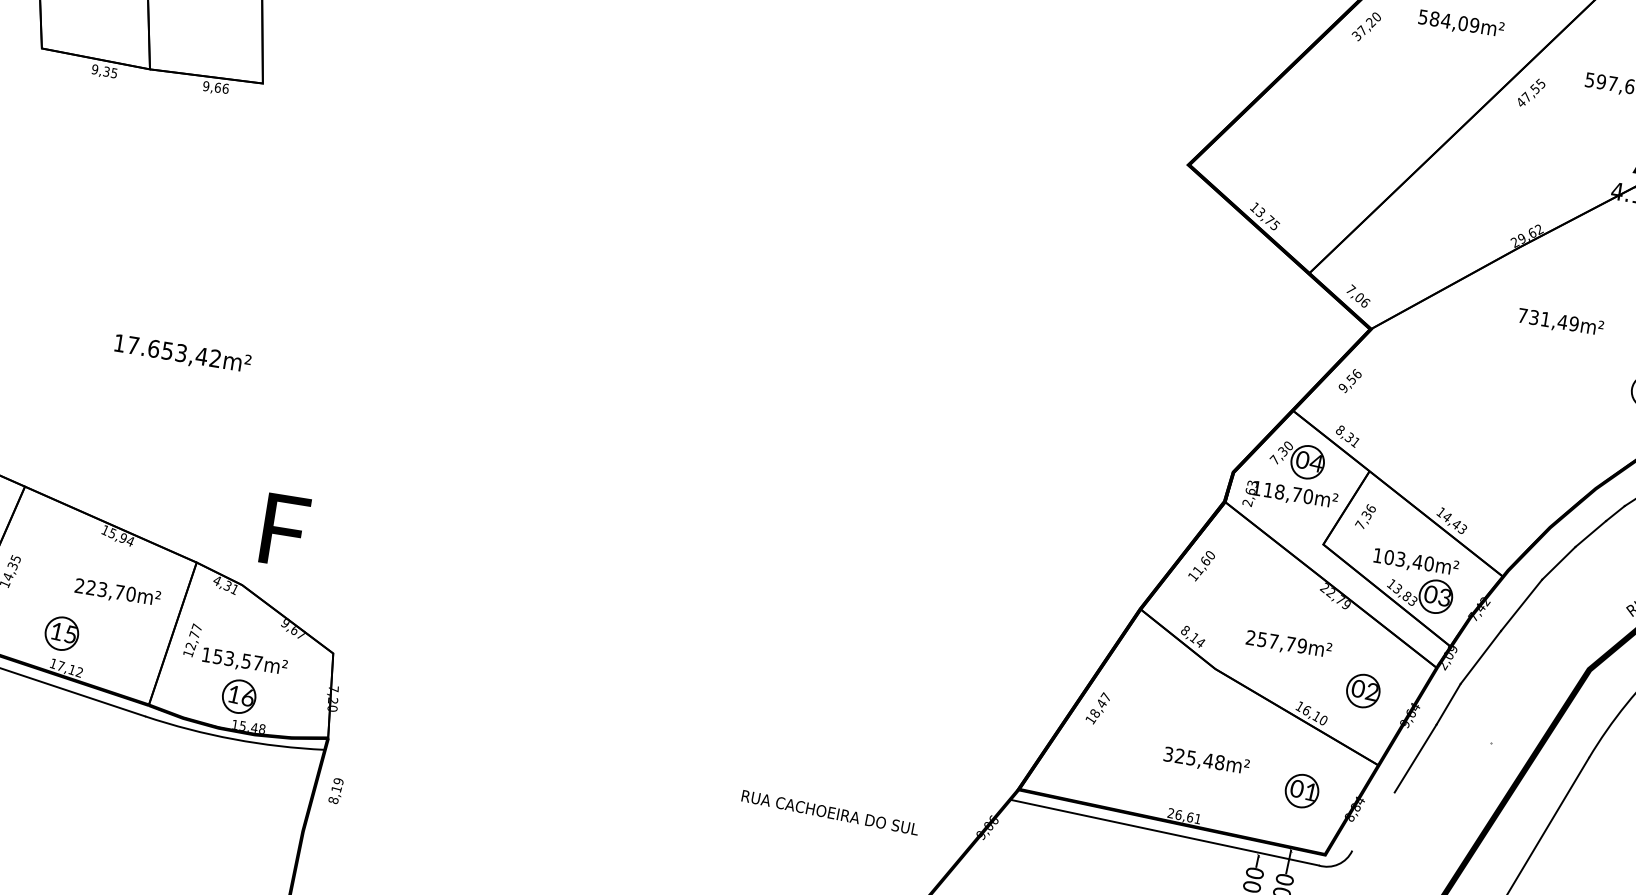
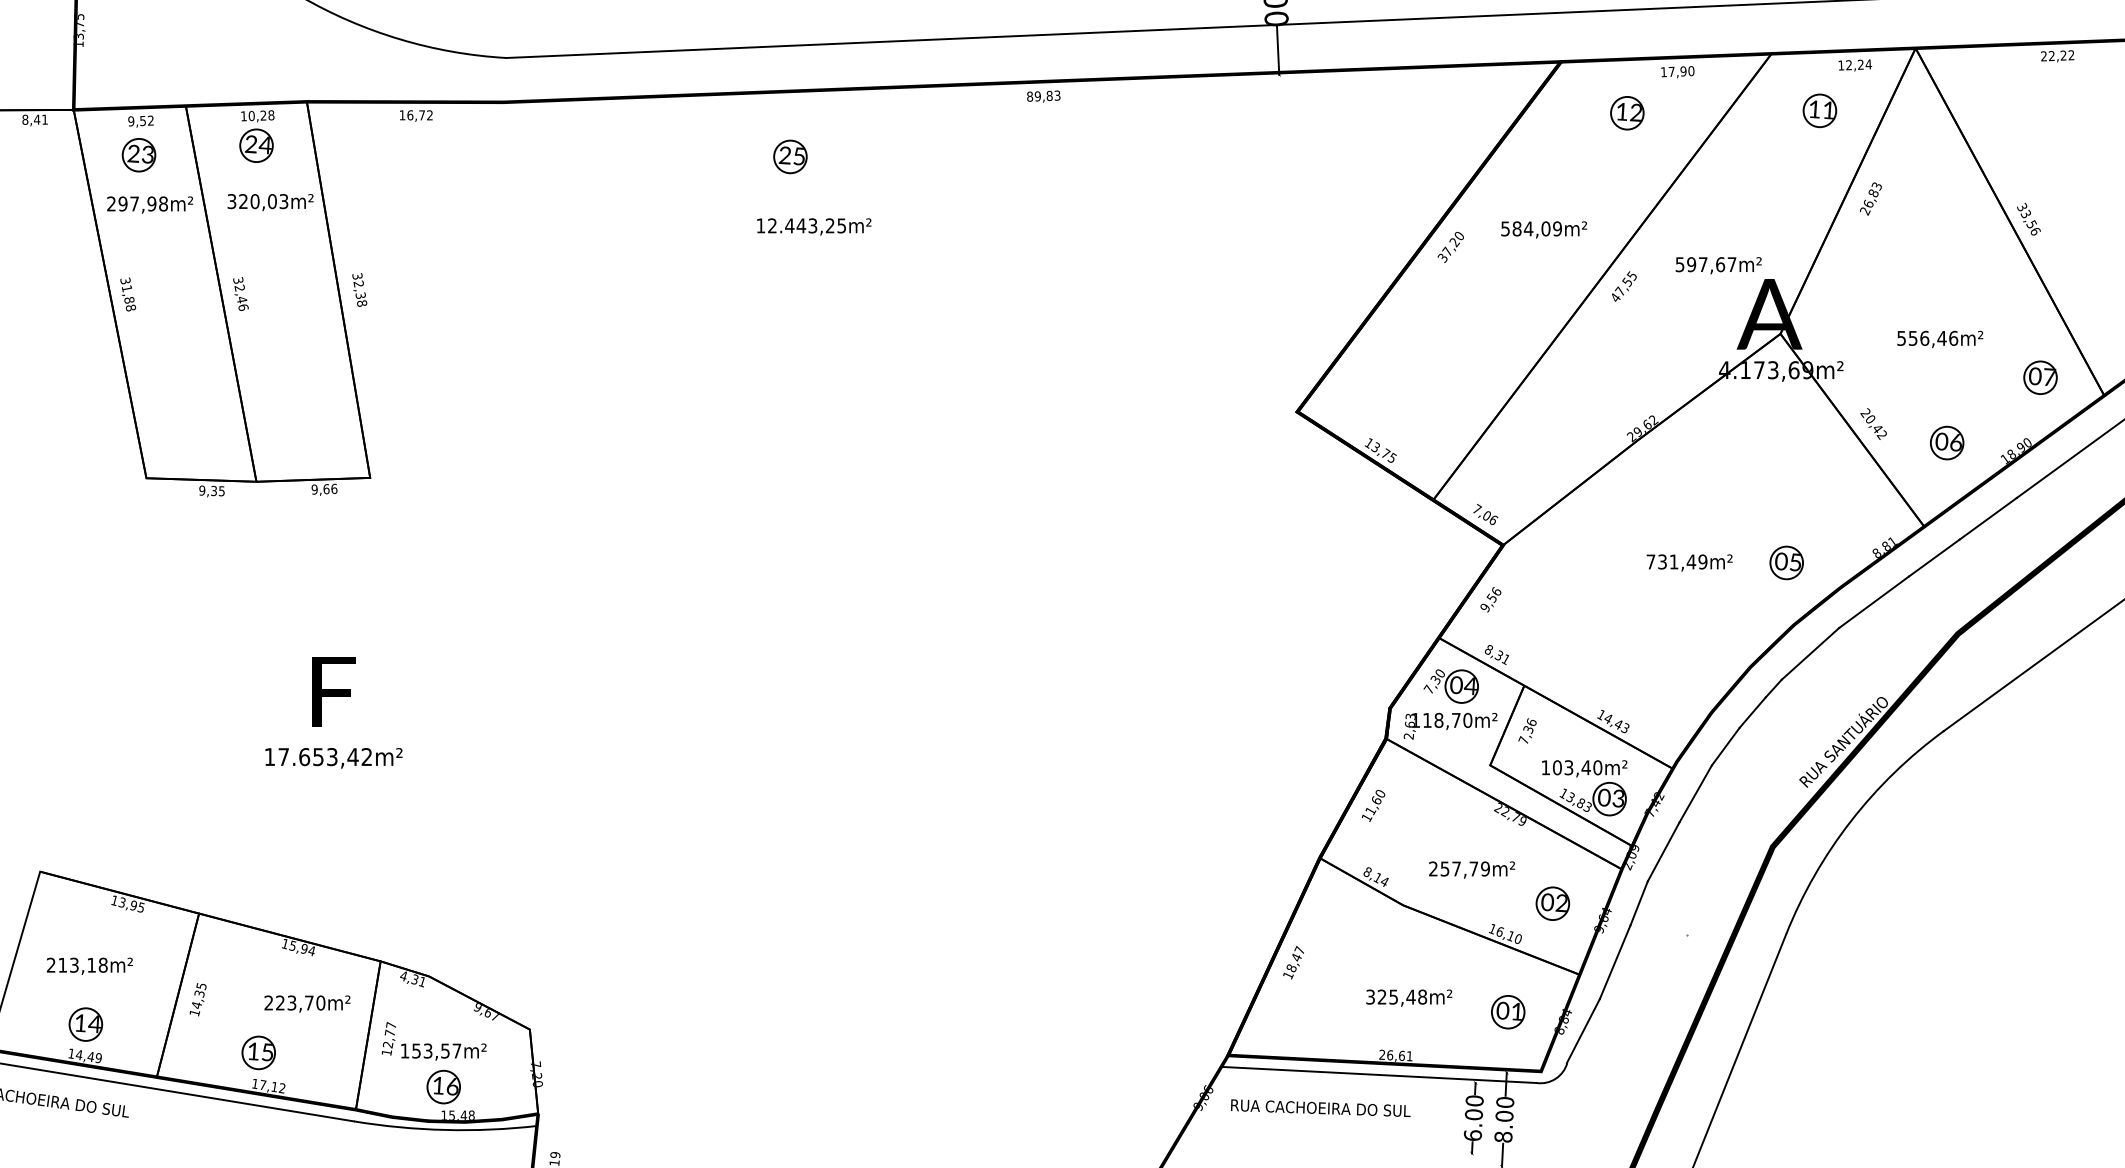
text: (1560, 322) -> (1689, 562), moved
text: (284, 530) -> (333, 691), moved
text: (830, 812) -> (1320, 1107), moved
line: (1372, 820) -> (1582, 1030), added

